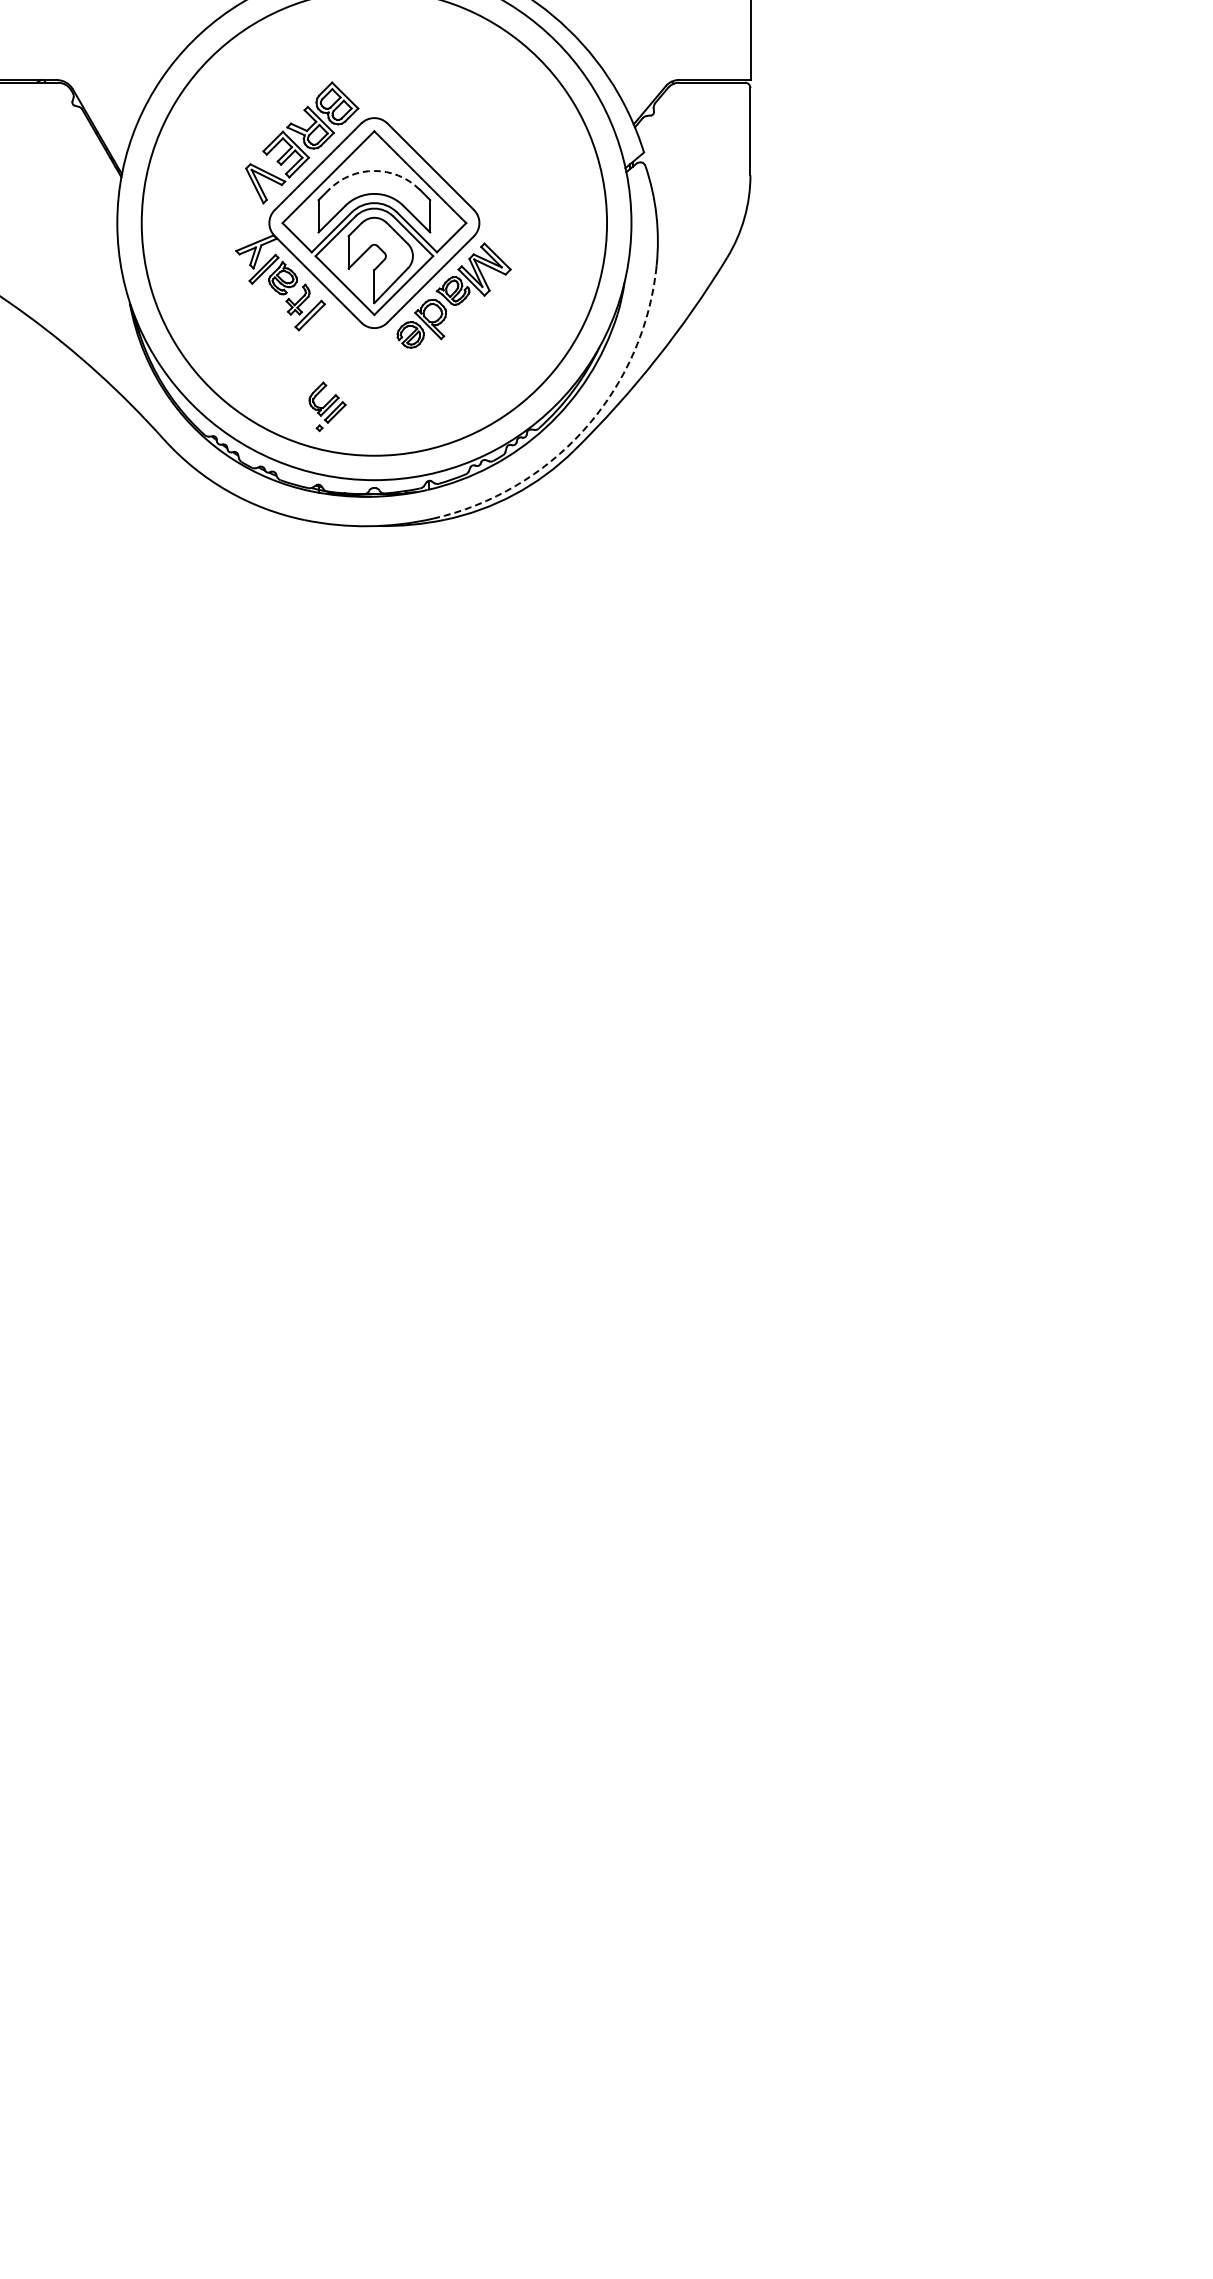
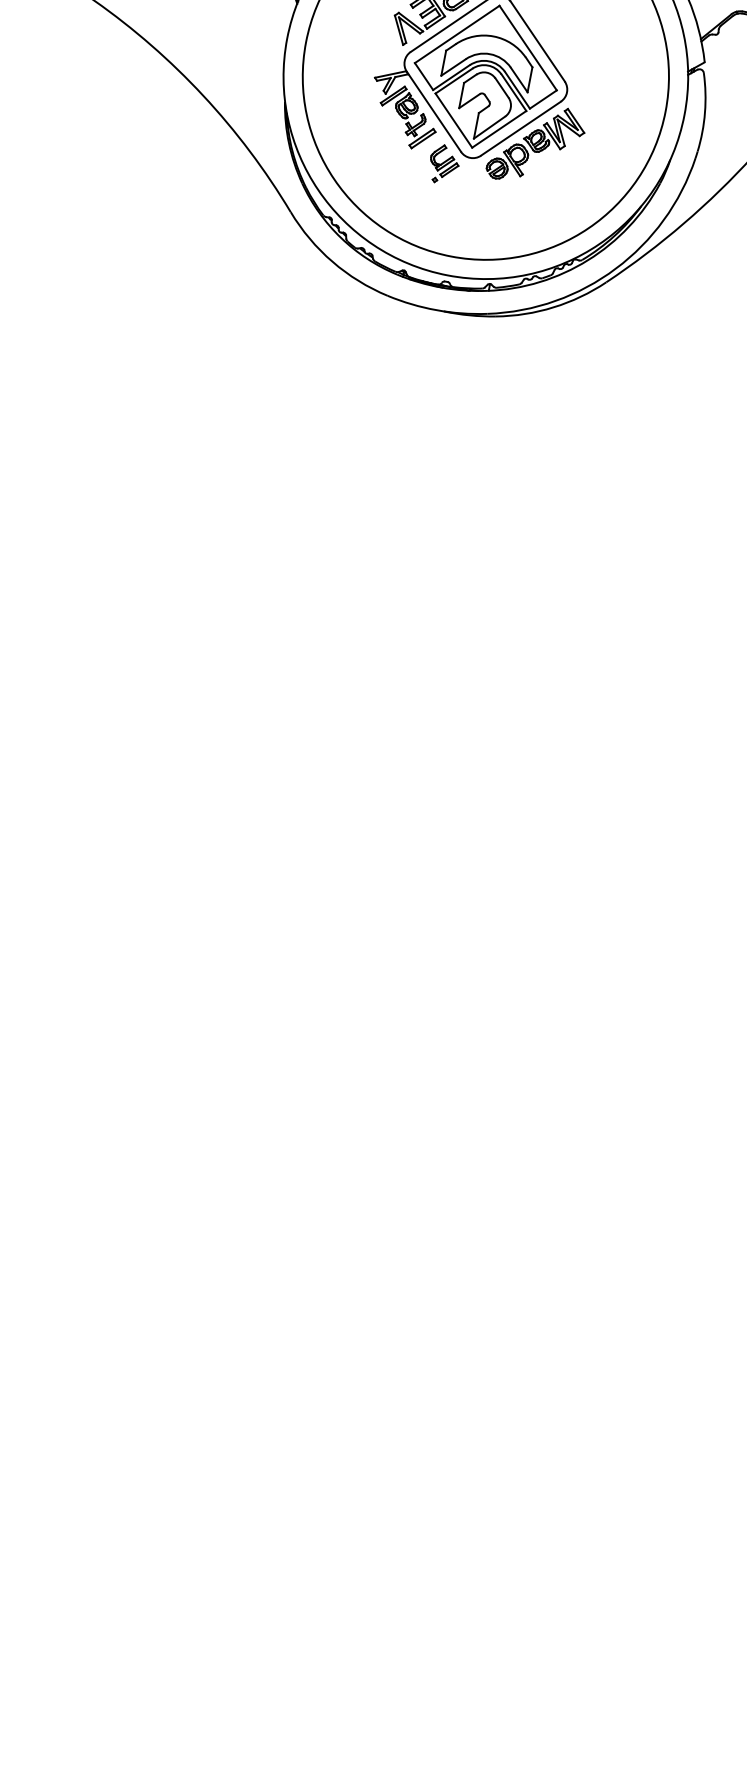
arc: (374, 170) -> (493, 36), dashed -> solid
part: (327, 406) -> (444, 164), moved
arc: (582, 431) -> (615, 268), dashed -> solid

